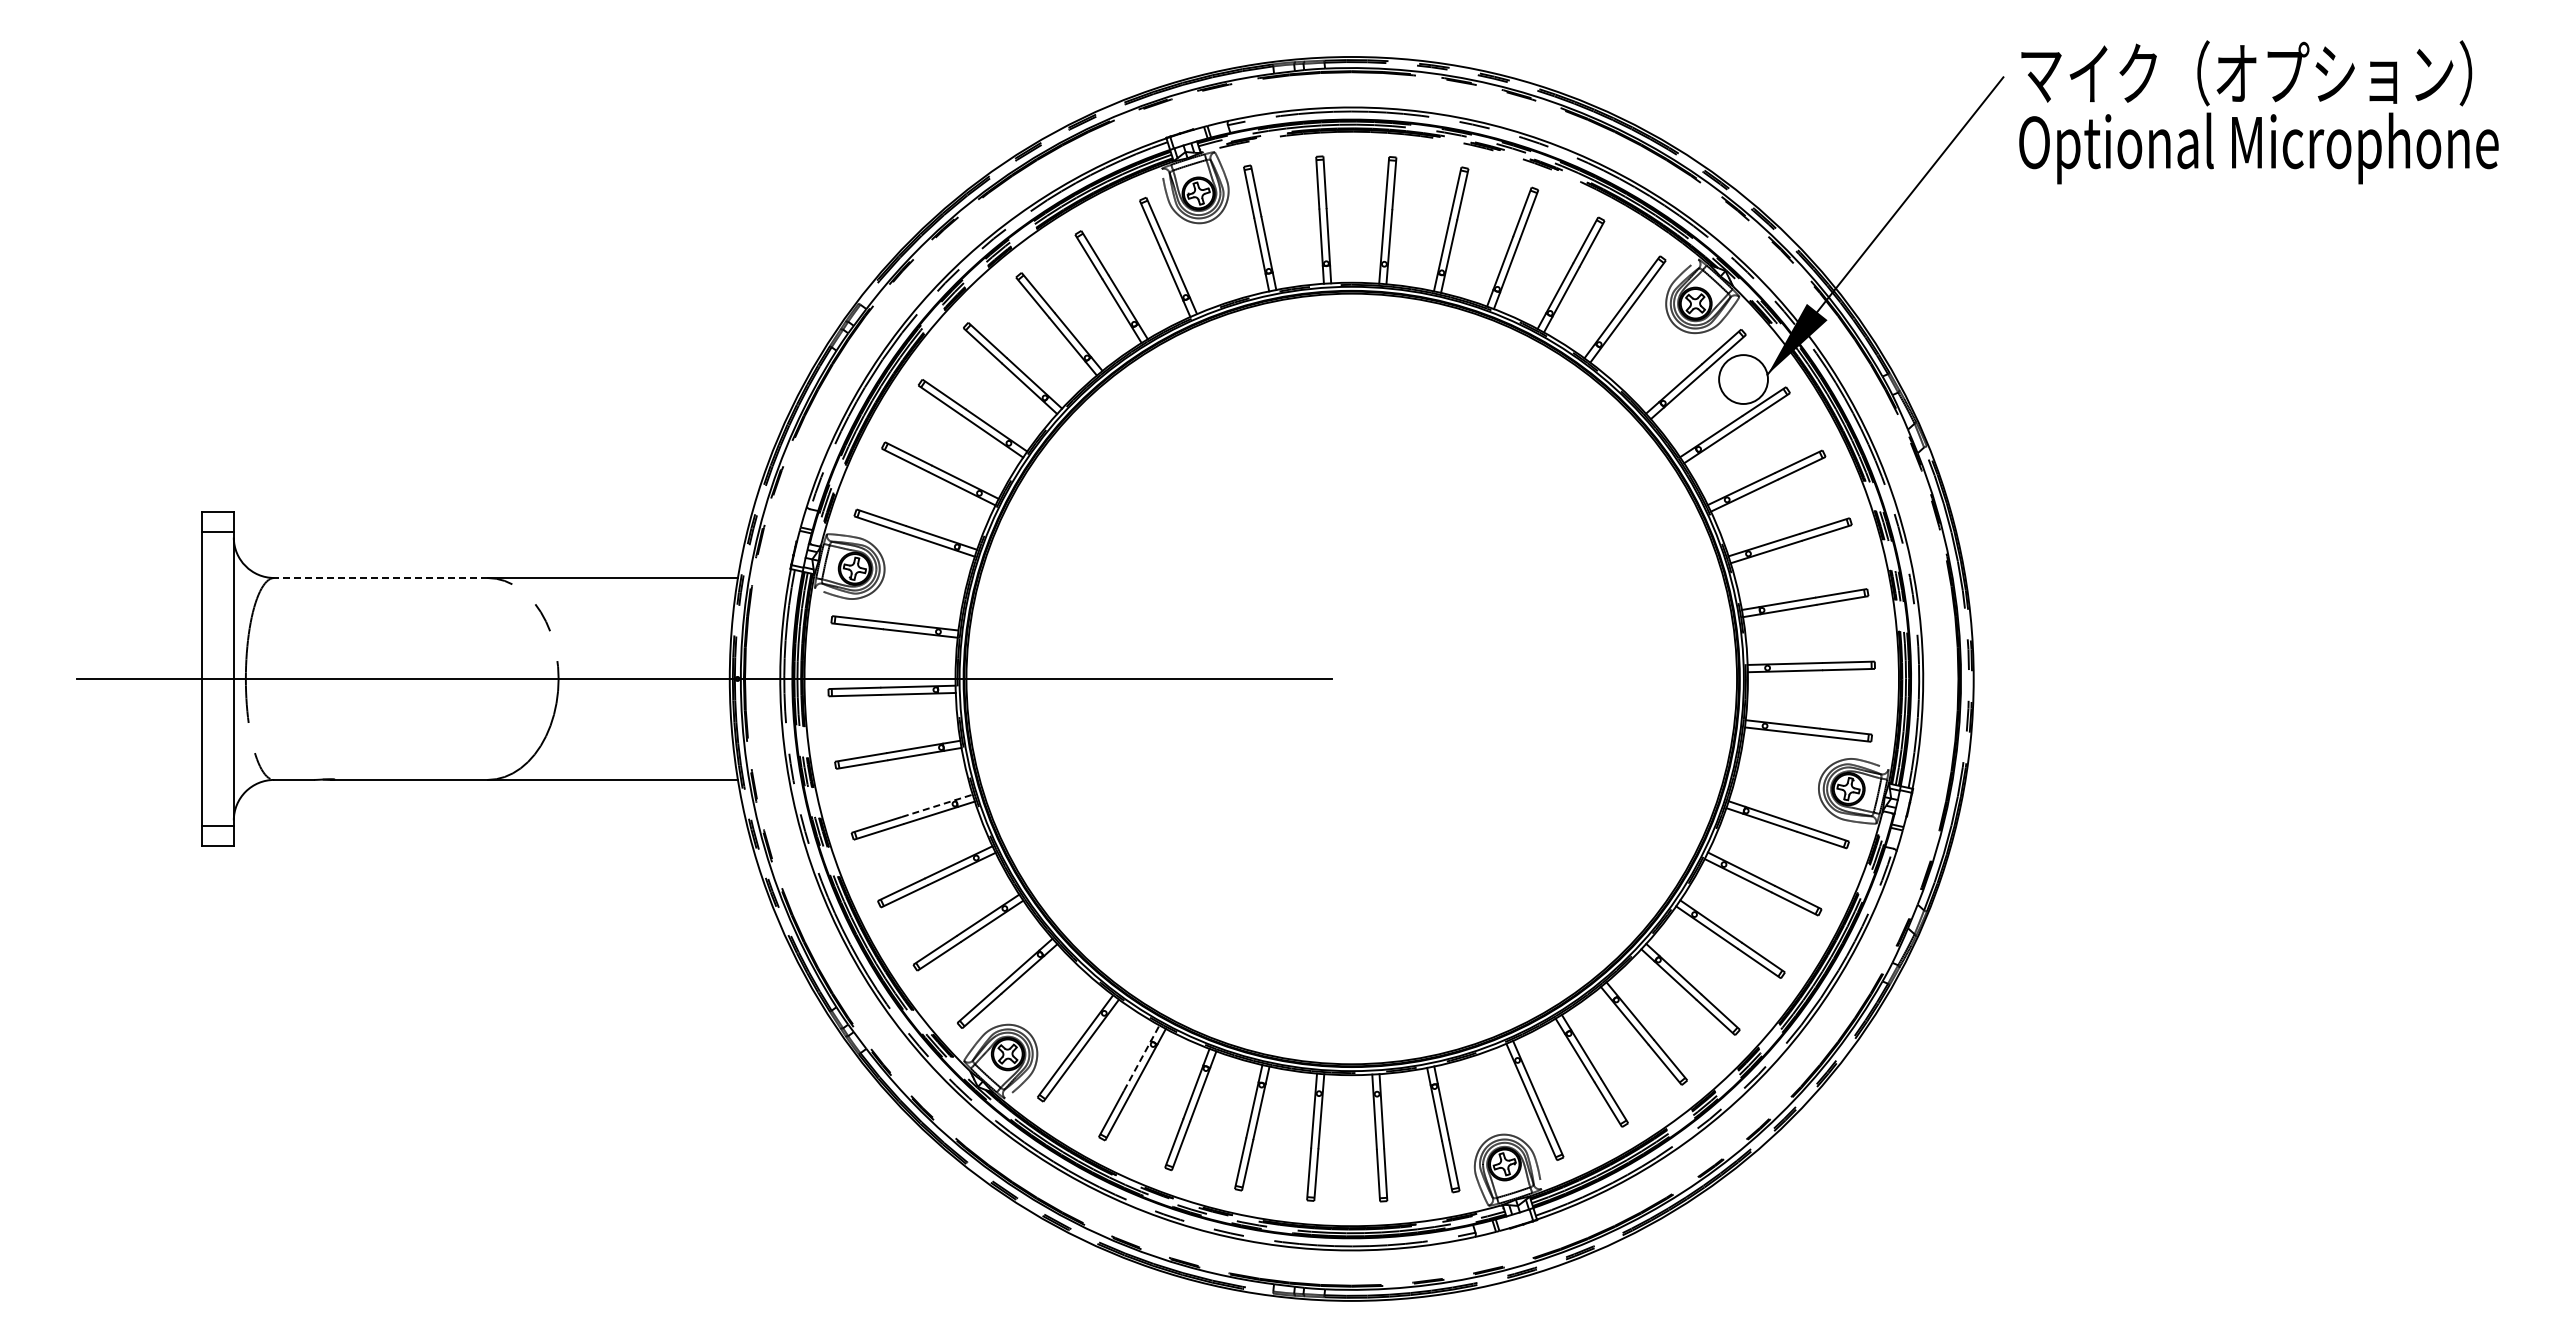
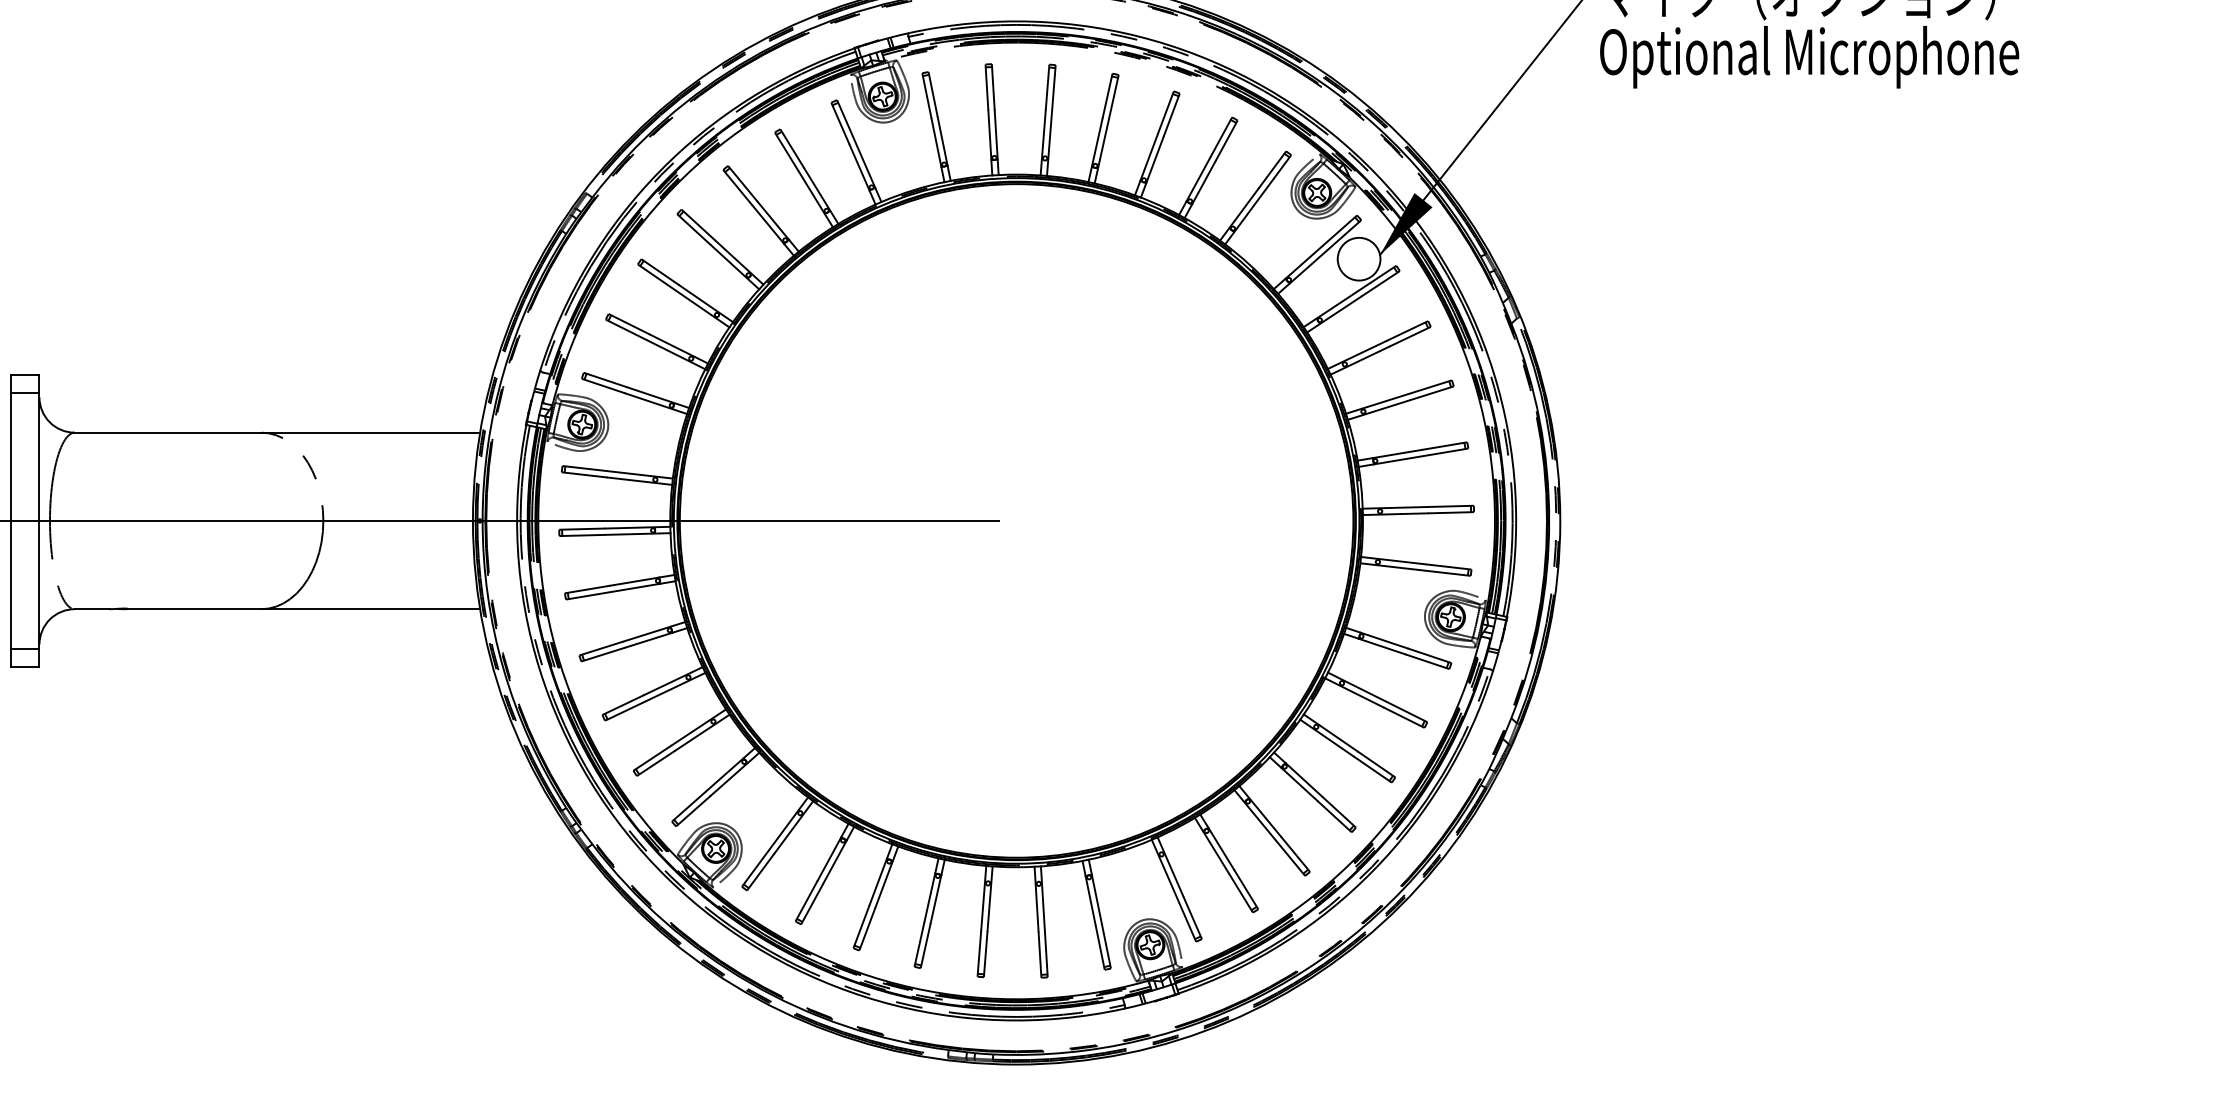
line: (380, 578) -> (167, 433), dashed -> solid
line: (937, 805) -> (654, 631), dashed -> solid
line: (1142, 1057) -> (833, 851), dashed -> solid

